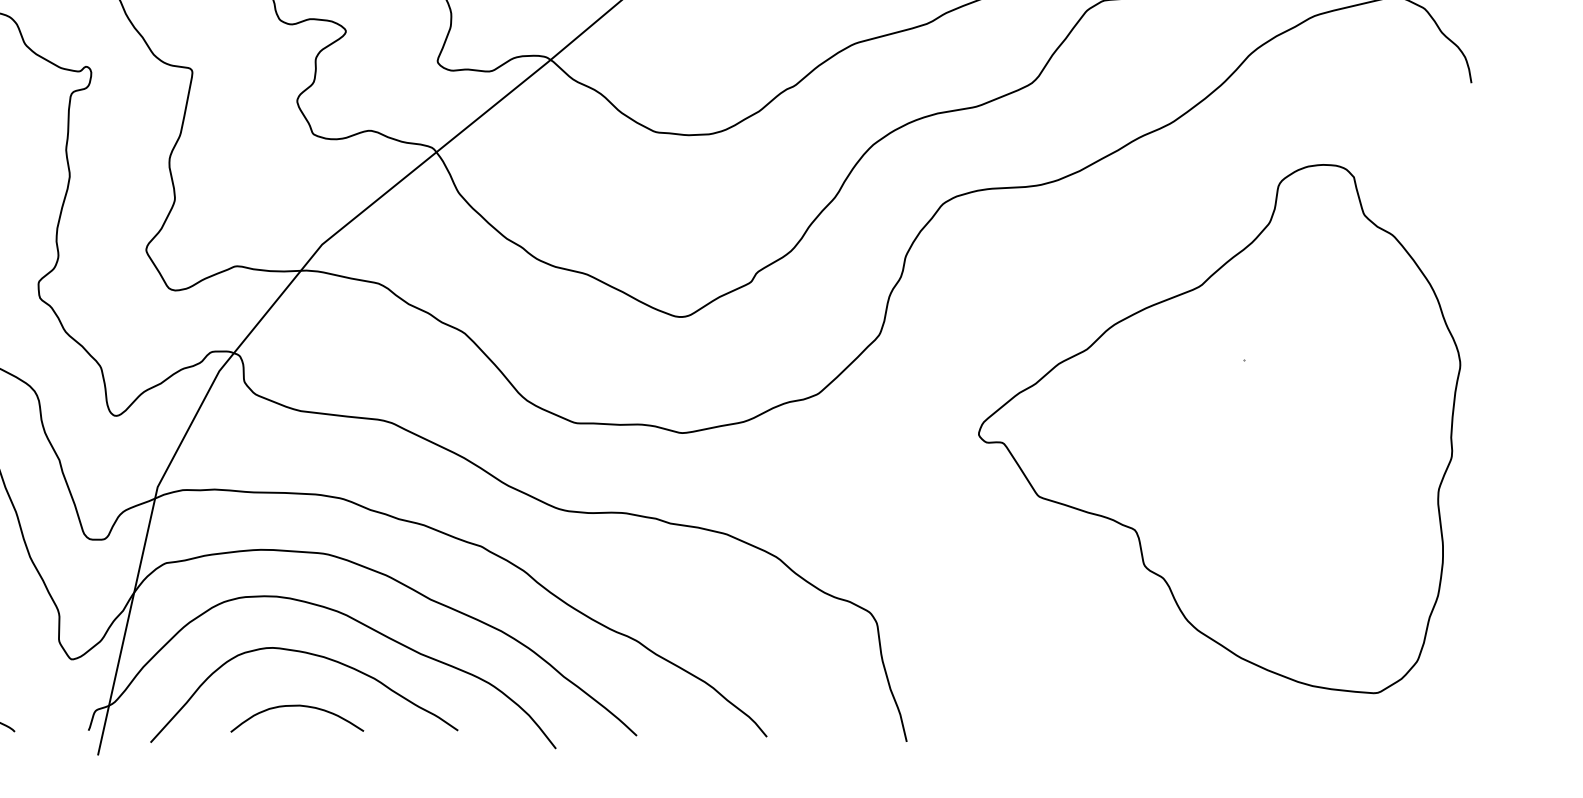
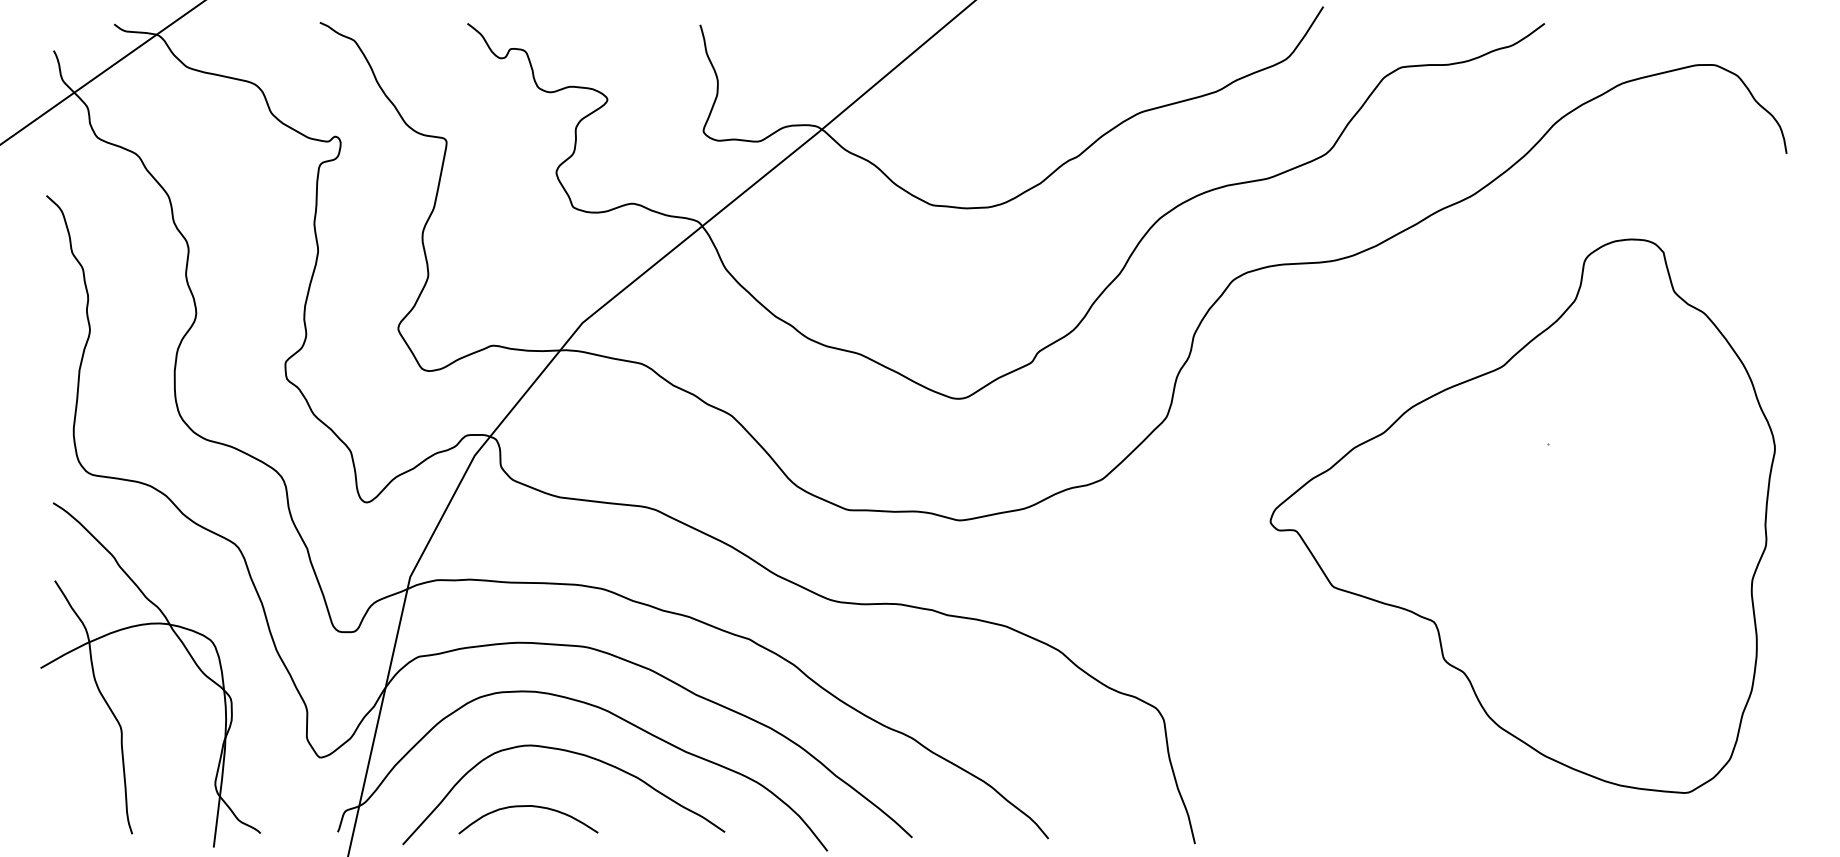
curve: (297, 706) -> (528, 806), moved

